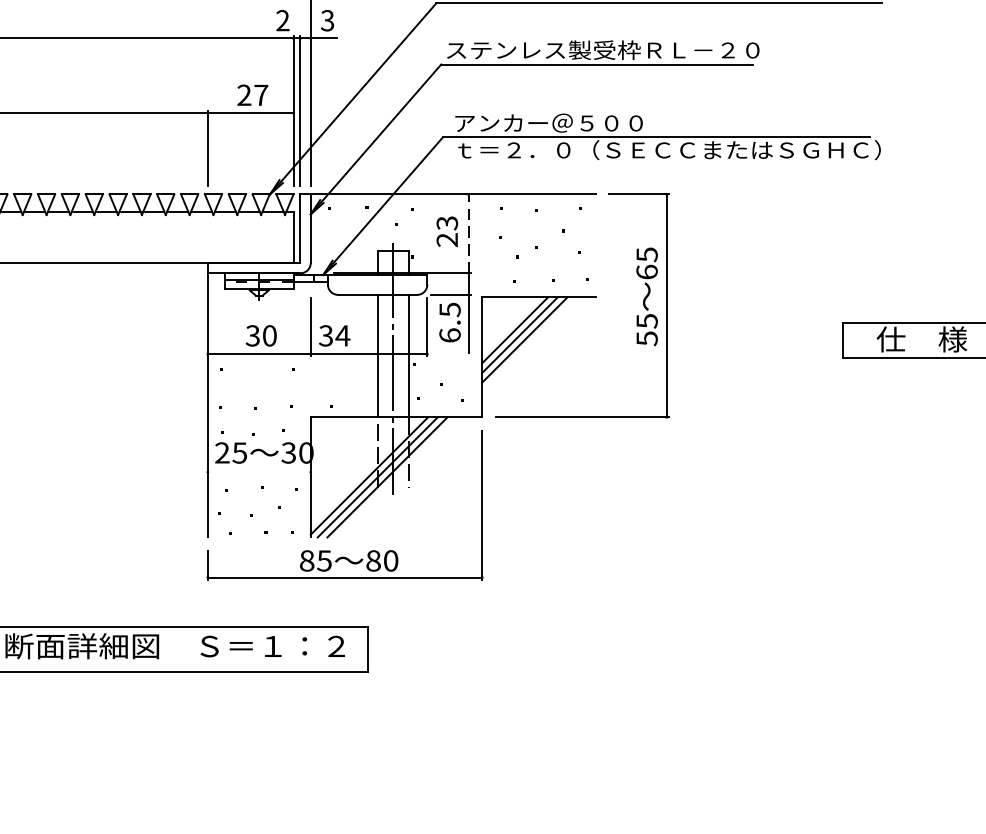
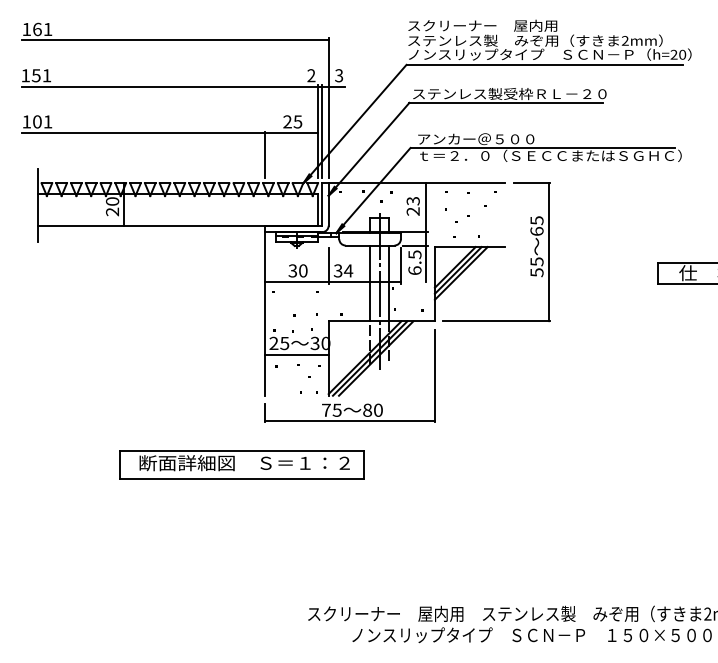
text: (260, 94) -> (297, 121), 27 -> 25
line: (468, 233) -> (426, 207), dashed -> solid
line: (258, 472) -> (296, 355), added
text: (307, 559) -> (326, 409), 85 -> 75

